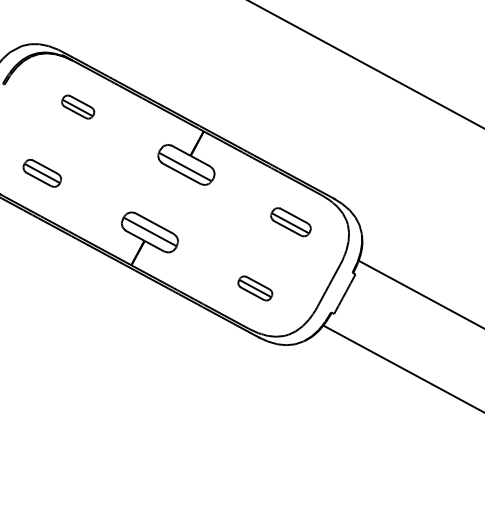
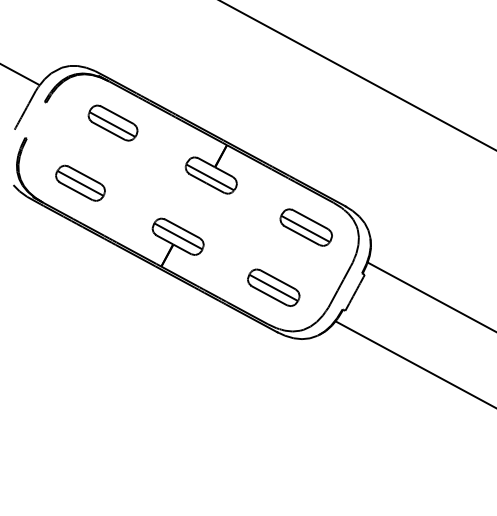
part: (77, 106) -> (112, 122), size x1.67
part: (42, 172) -> (80, 182), size x1.43
part: (290, 222) -> (305, 227), size x1.43
part: (254, 288) -> (273, 287), size x1.67

